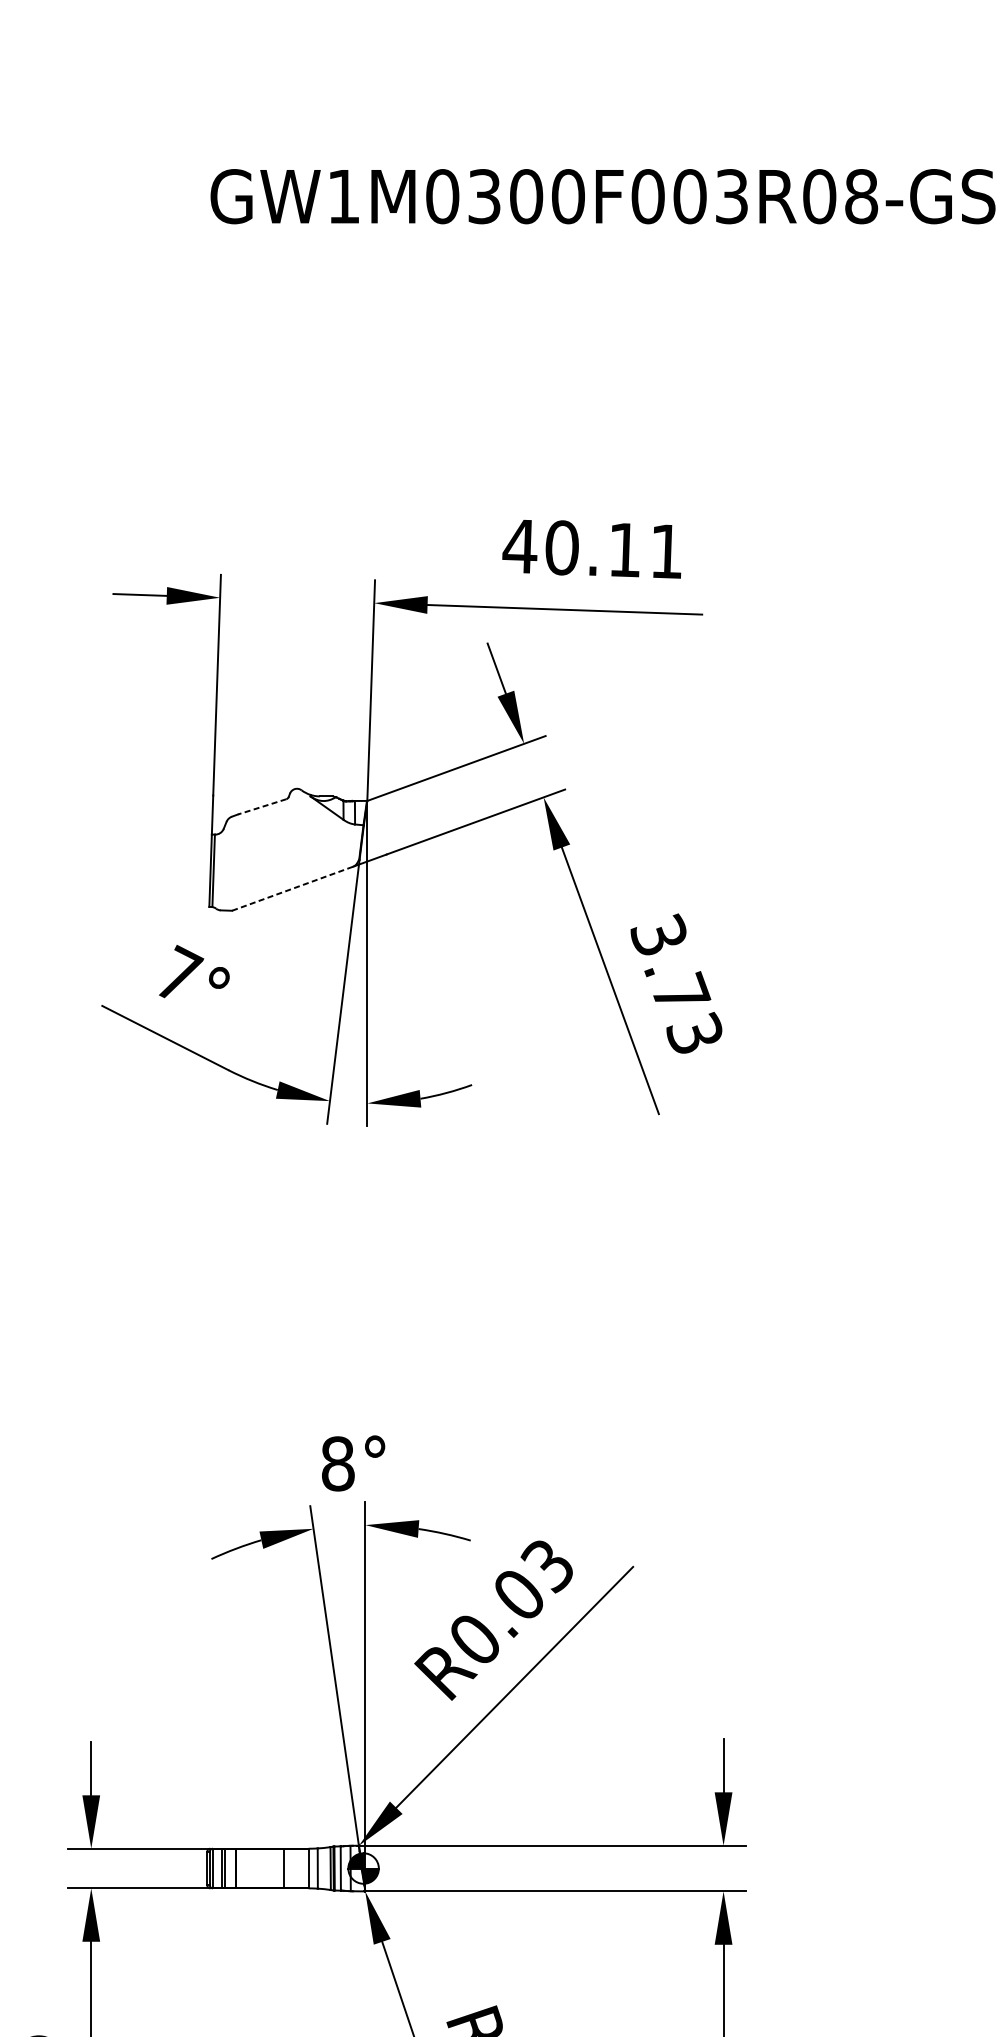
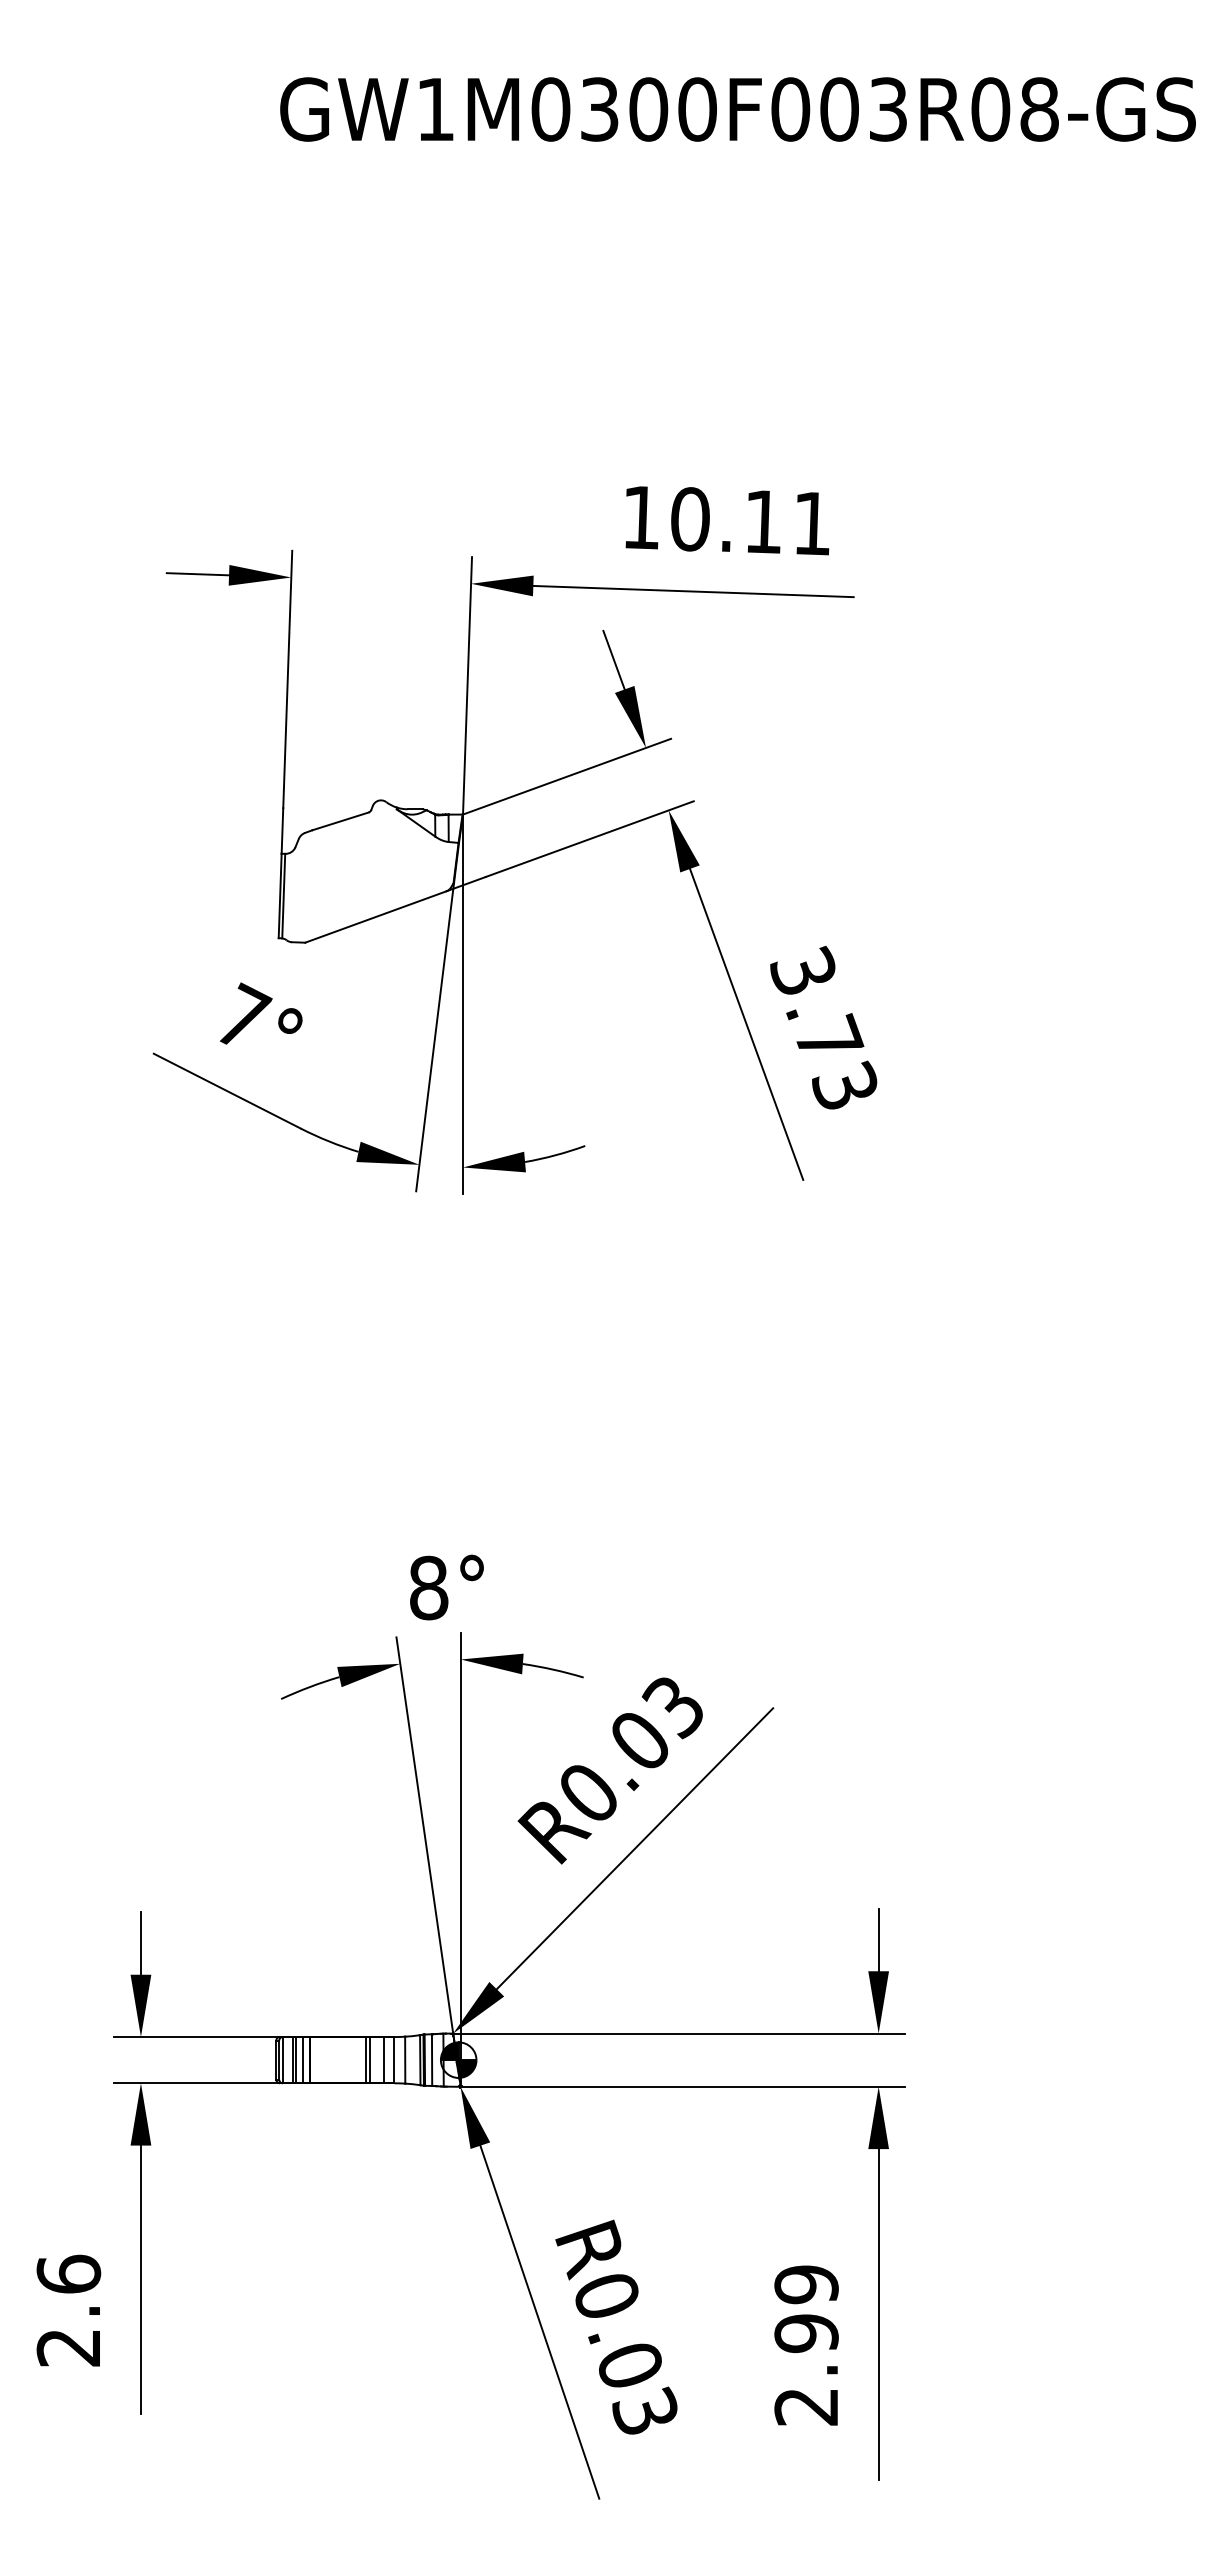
text: (519, 546) -> (640, 517), 40.11 -> 10.11
line: (262, 806) -> (340, 821), dashed -> solid
line: (293, 888) -> (376, 916), dashed -> solid
line: (229, 1868) -> (302, 2060), added
line: (288, 1868) -> (370, 2060), added
line: (299, 1868) -> (383, 2060), added

